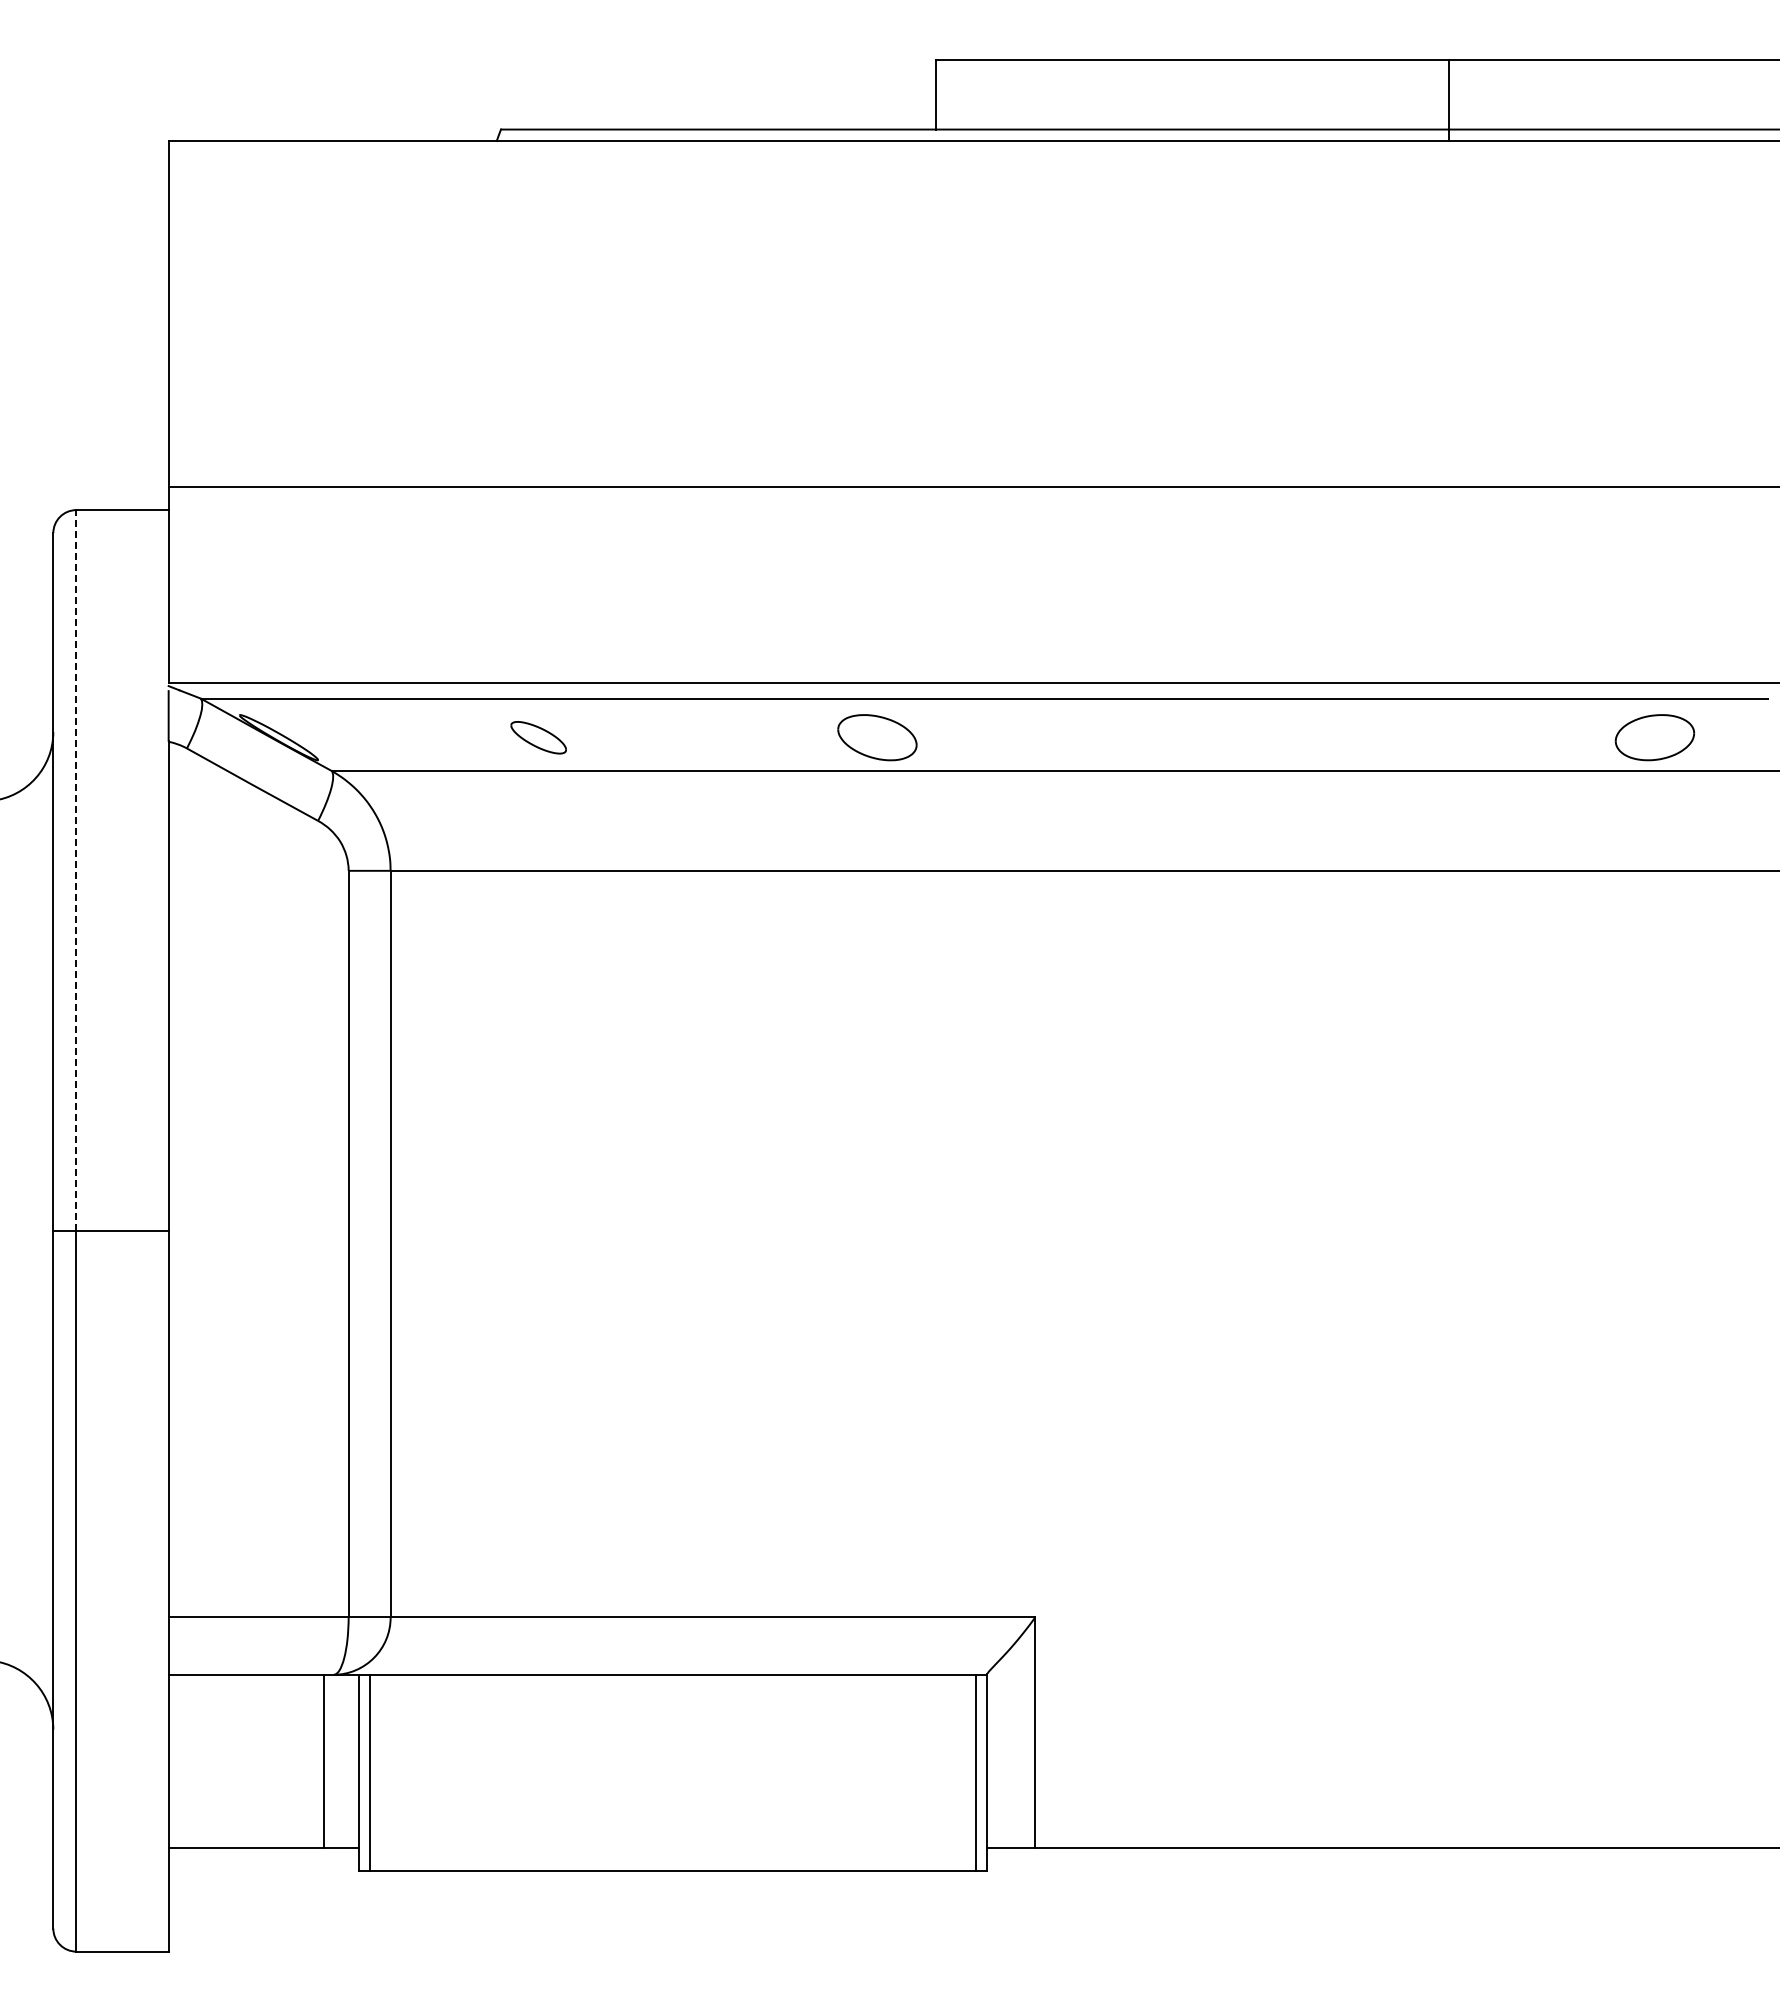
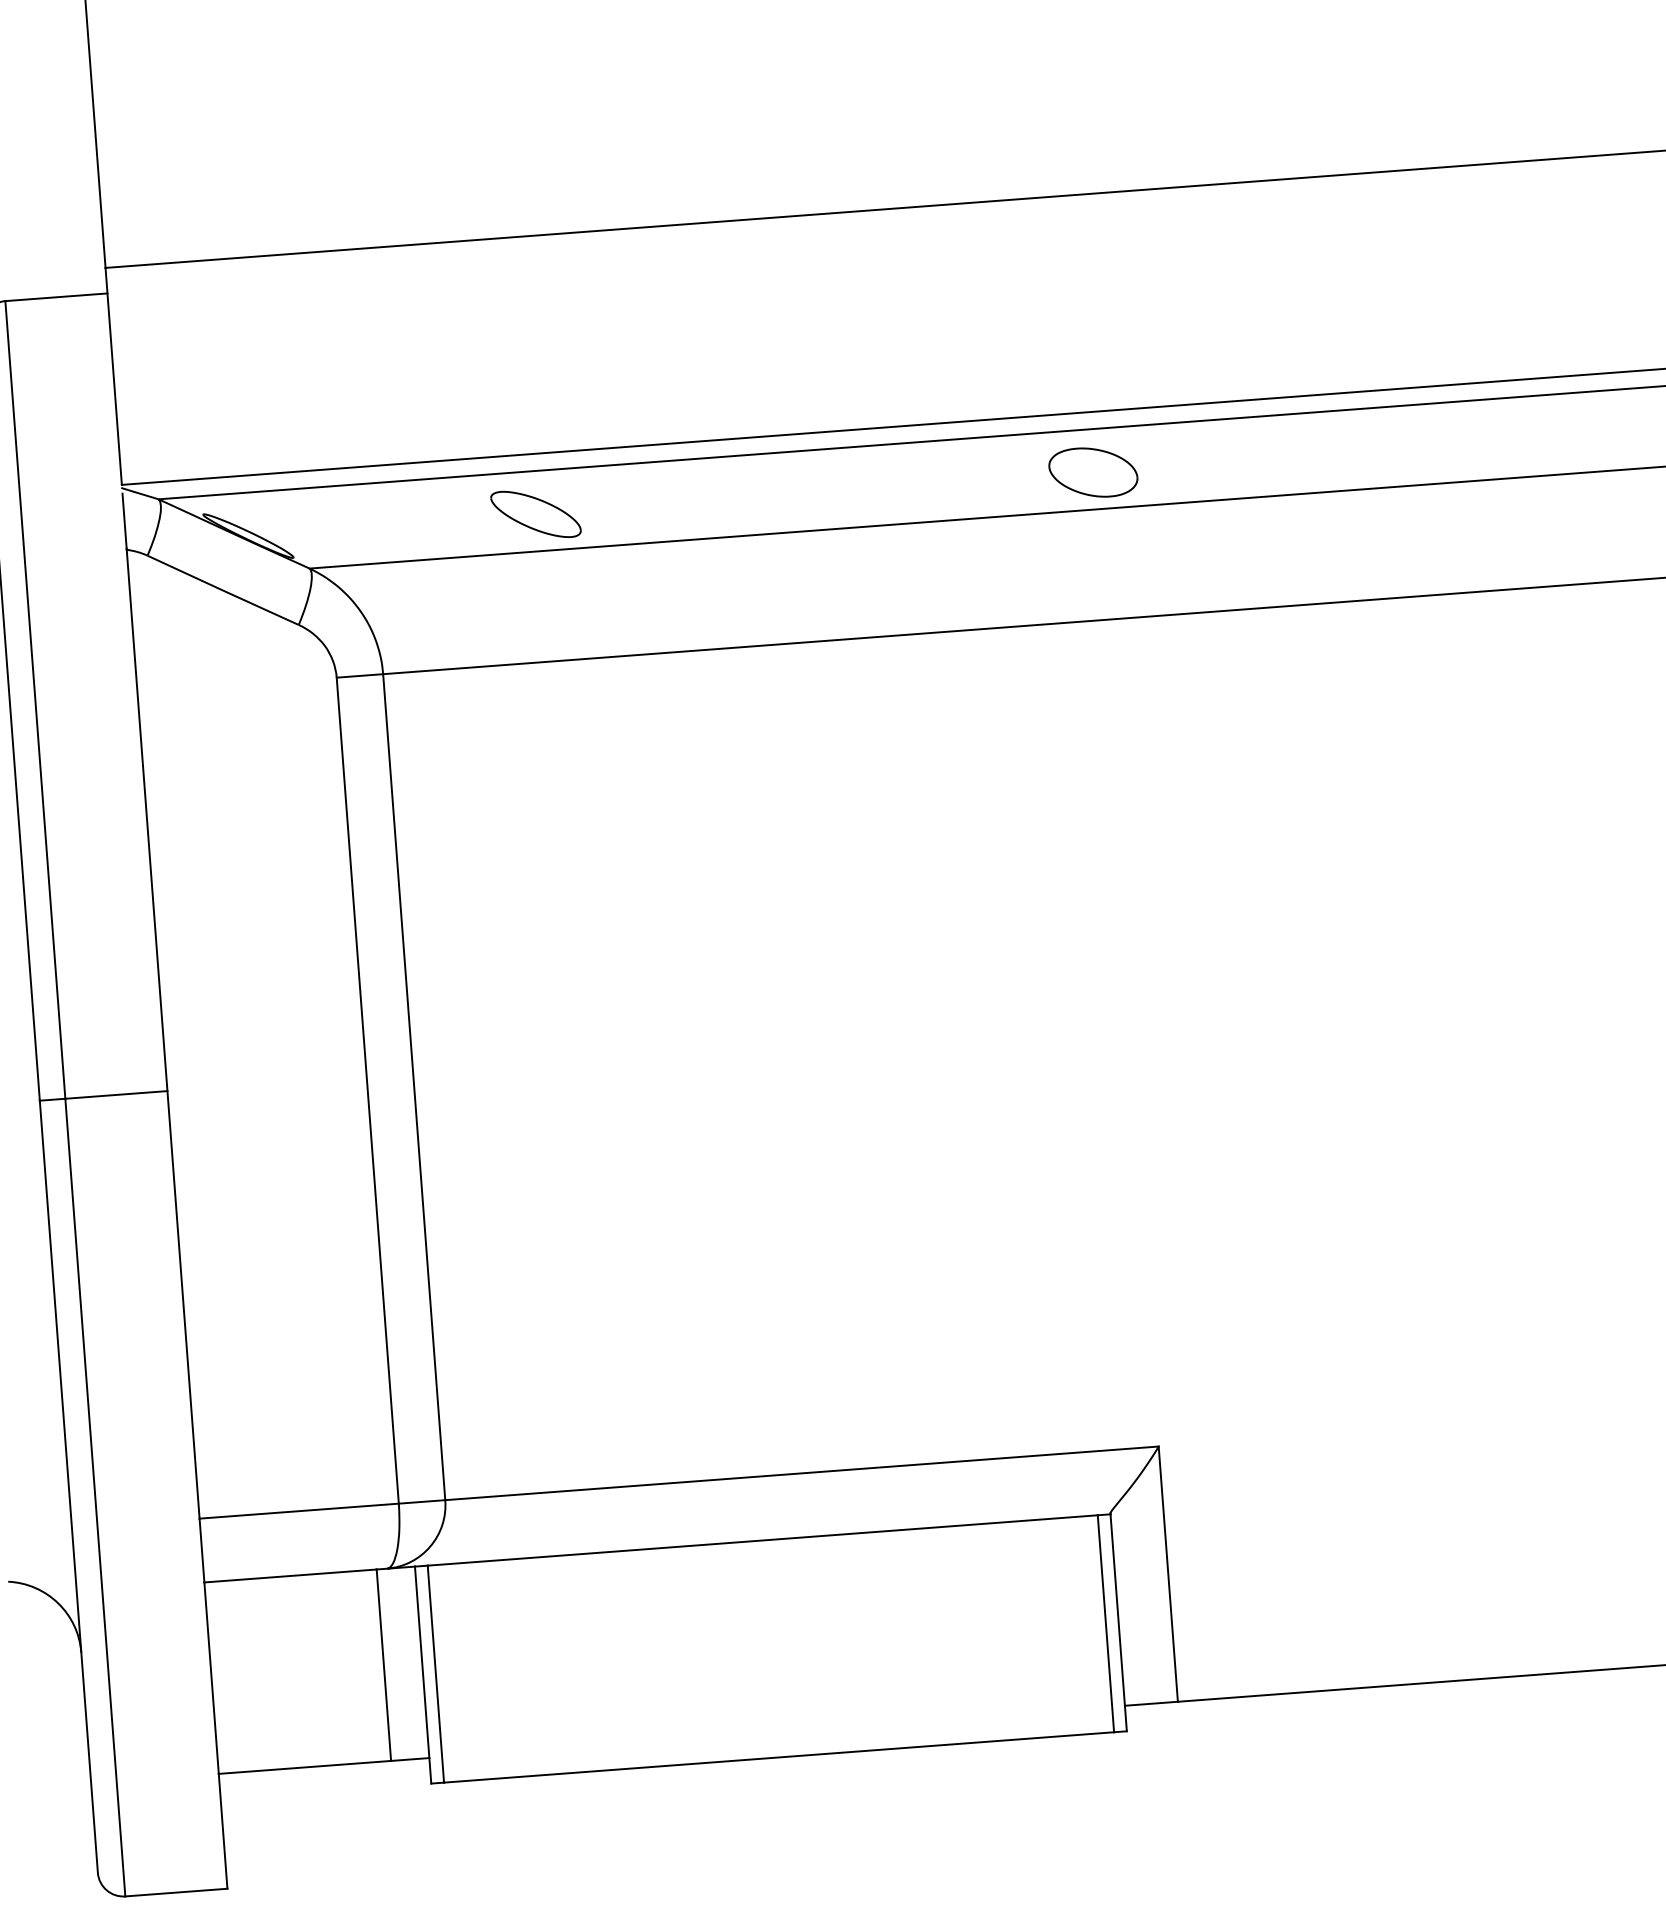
part: (538, 737) -> (535, 514), size x1.43
part: (877, 737) -> (1093, 472), moved
line: (76, 869) -> (35, 698), dashed -> solid

